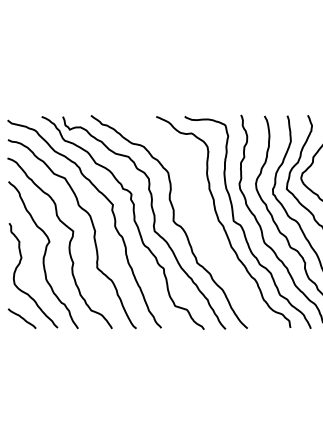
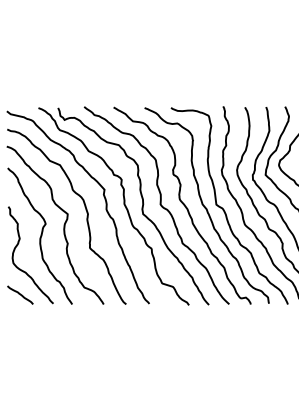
curve: (197, 220) -> (182, 204), added

